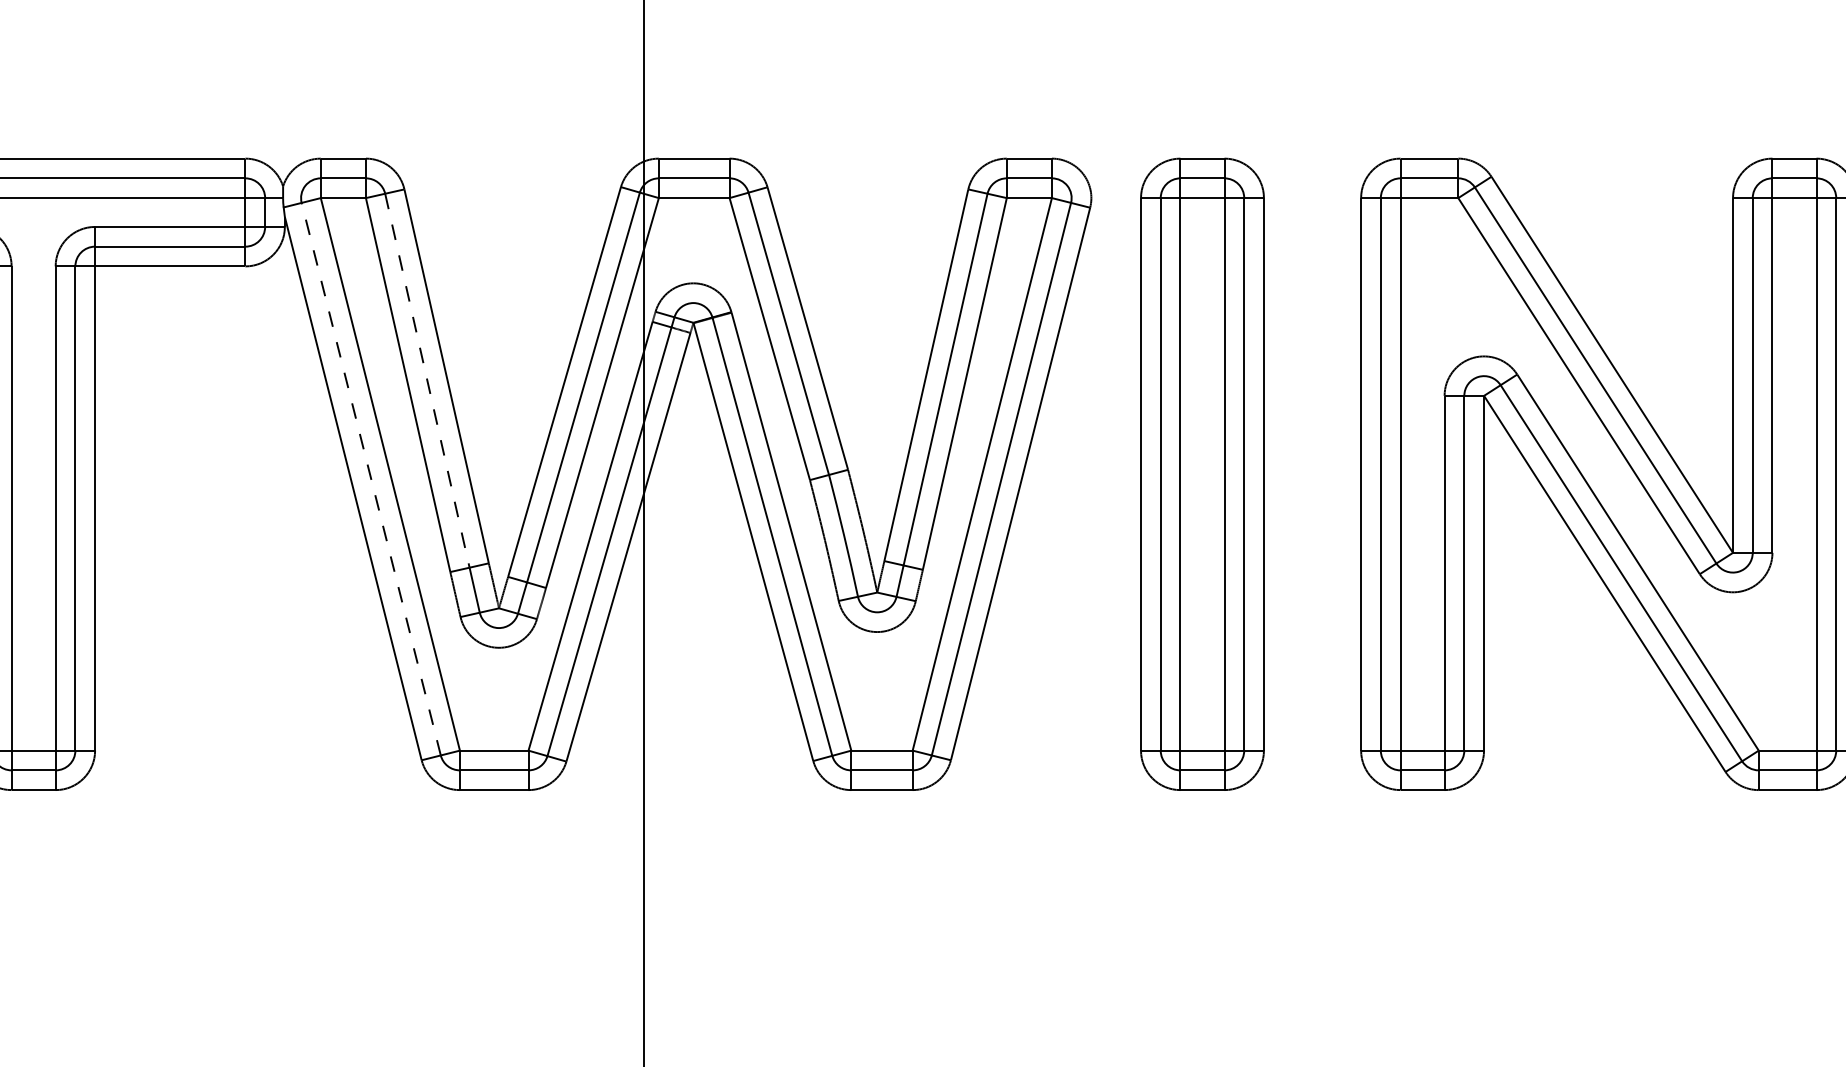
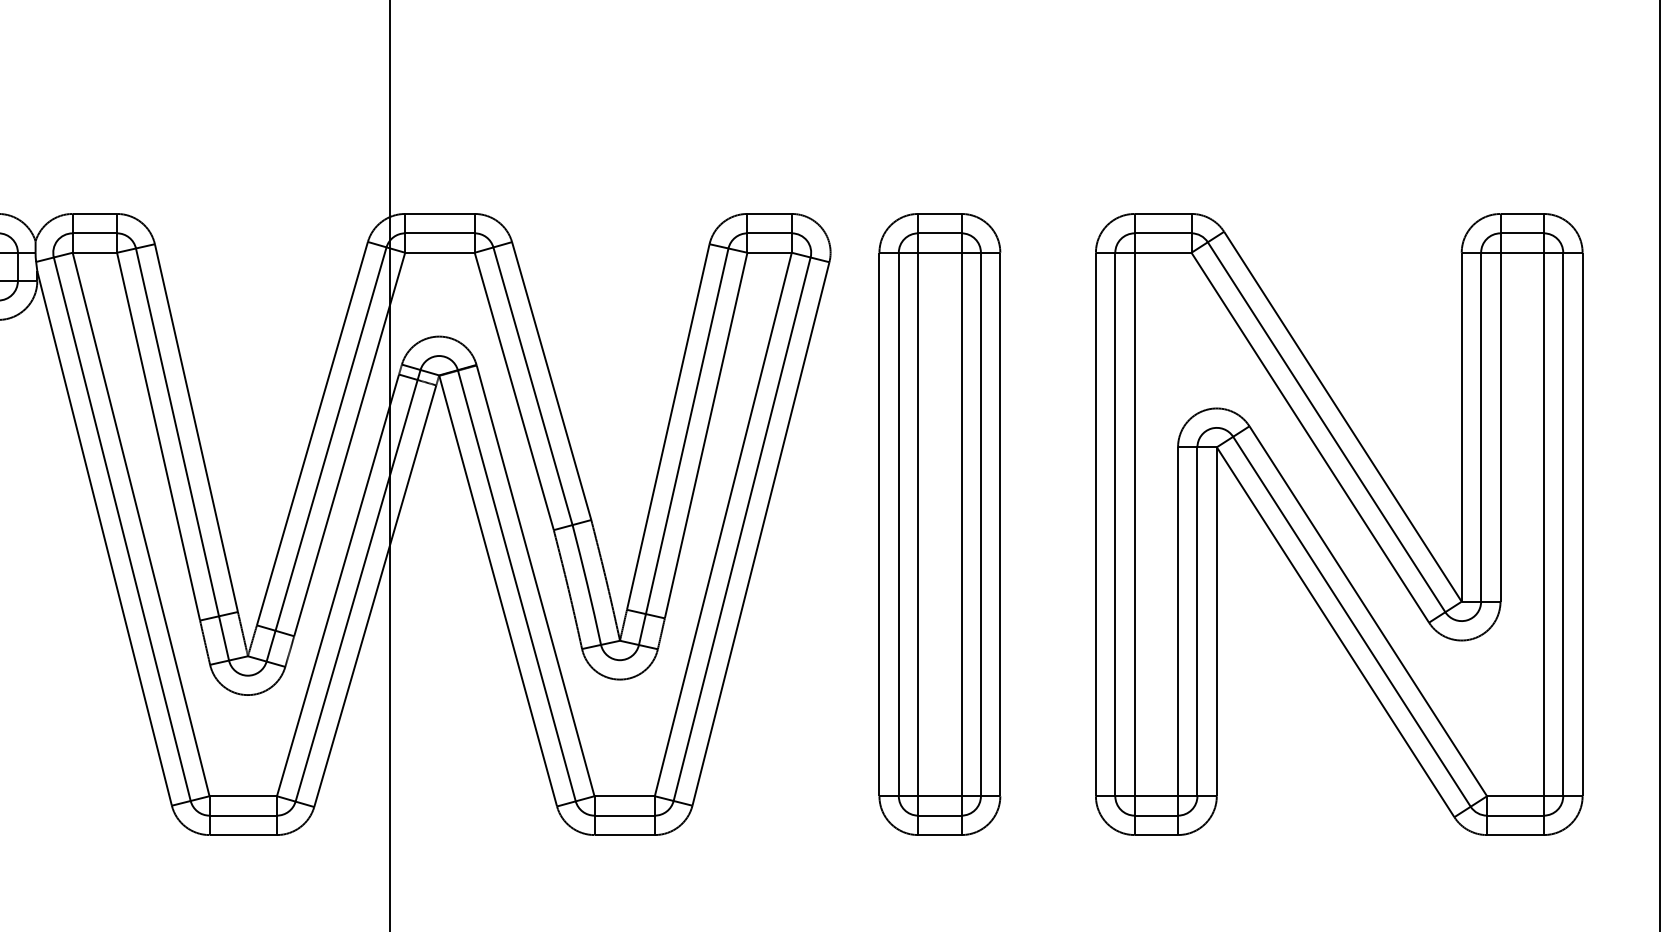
line: (427, 380) -> (177, 432), dashed -> solid
line: (371, 479) -> (122, 529), dashed -> solid

